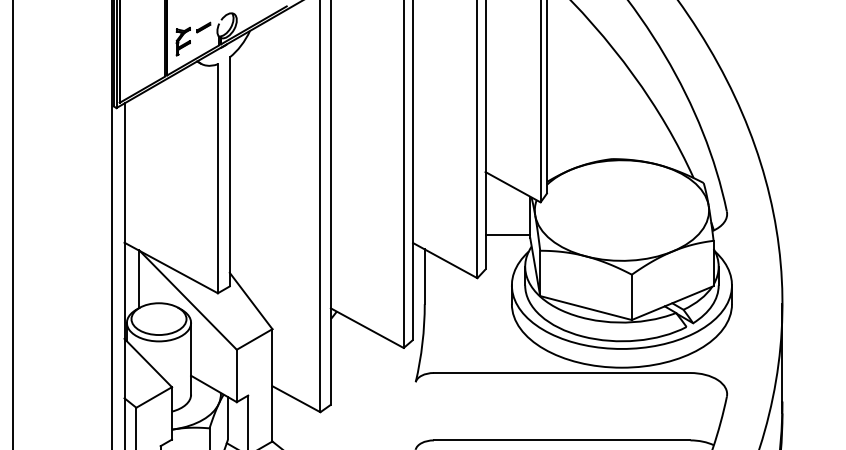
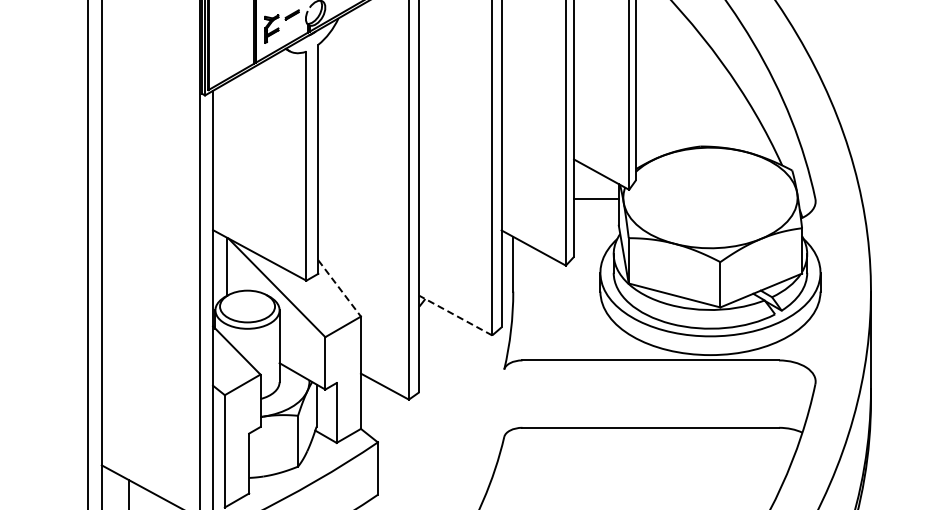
line: (507, 235) -> (596, 198), moved
line: (250, 301) -> (339, 288), solid -> dashed
line: (366, 328) -> (455, 315), solid -> dashed

